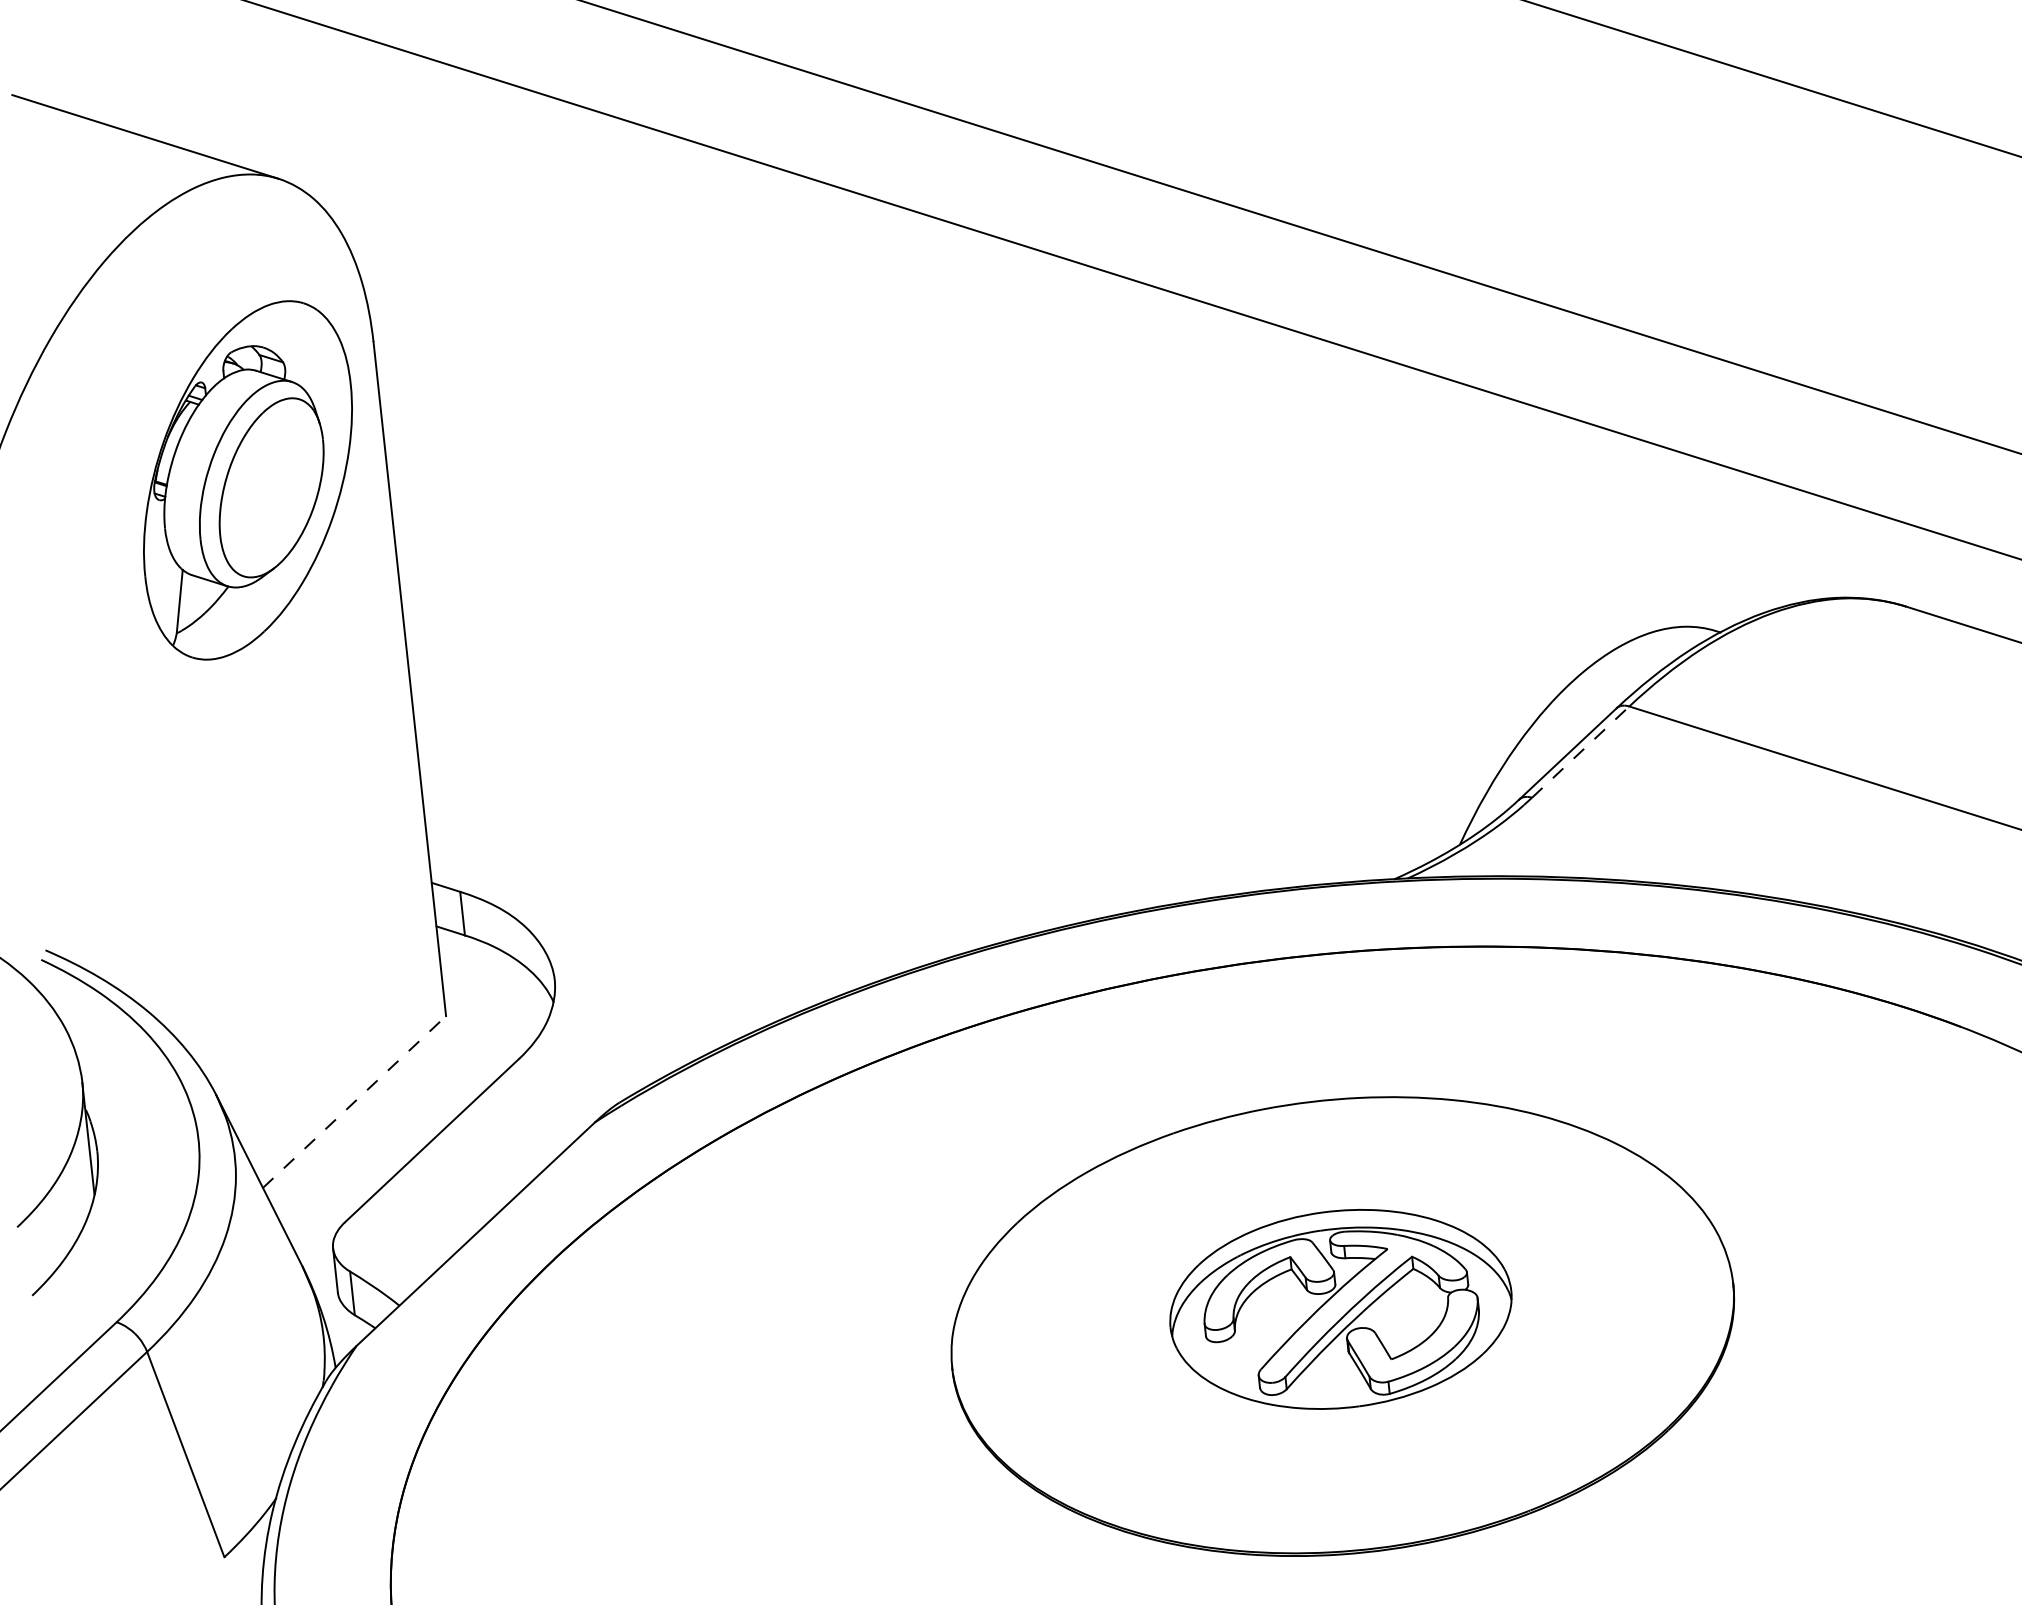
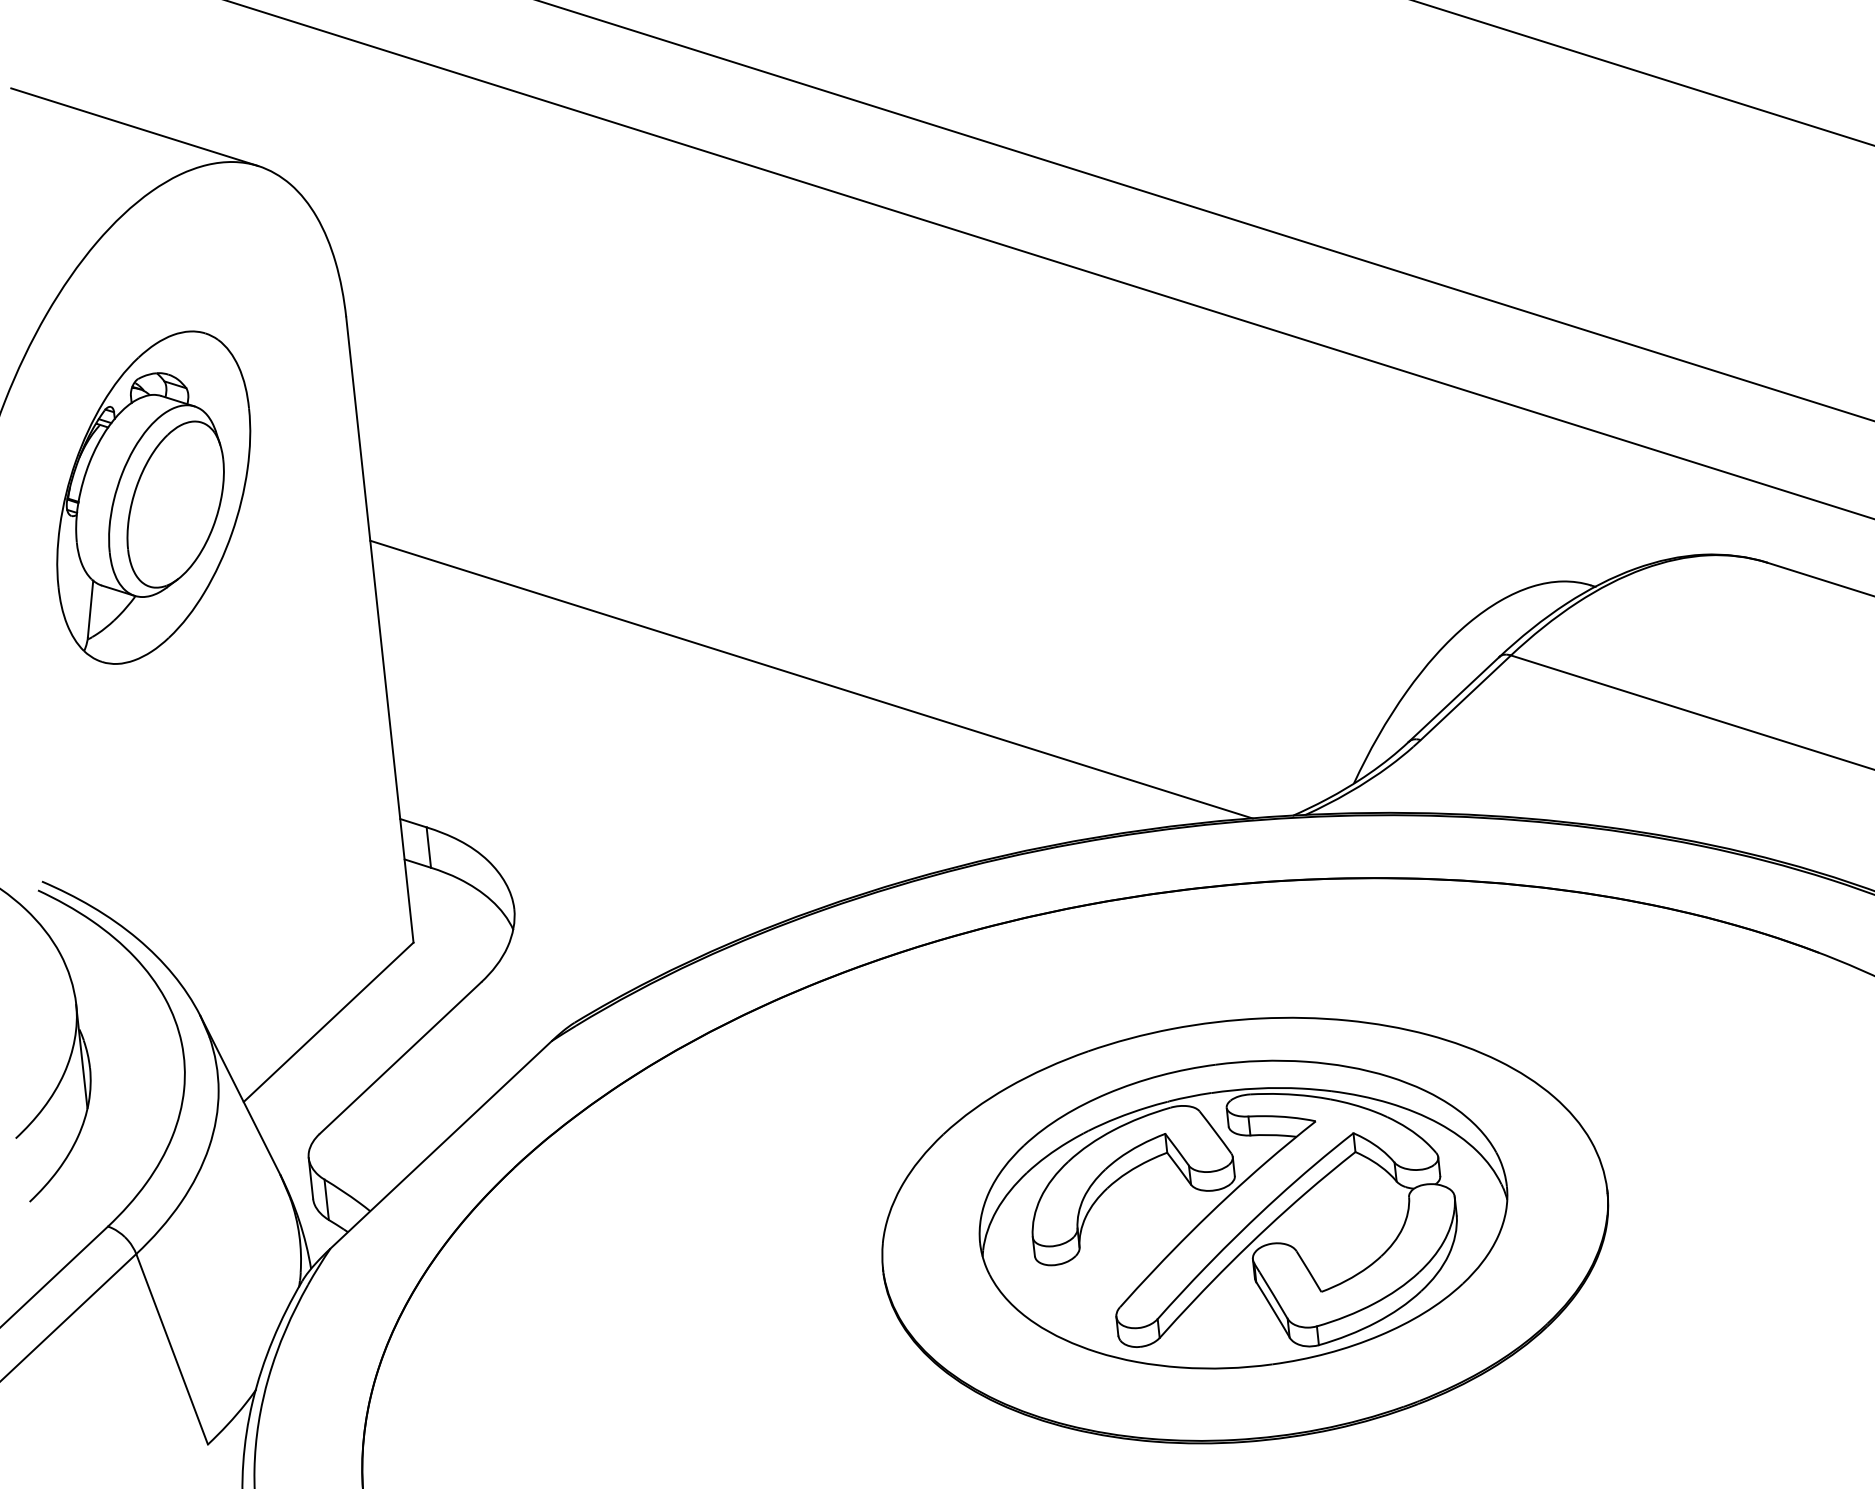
part: (247, 480) -> (153, 497), moved
line: (874, 732) -> (810, 679), added
line: (1580, 752) -> (1465, 698), dashed -> solid
line: (354, 1102) -> (328, 1022), dashed -> solid
part: (1340, 1309) -> (1243, 1214), size x1.67

